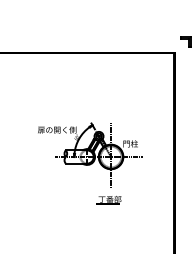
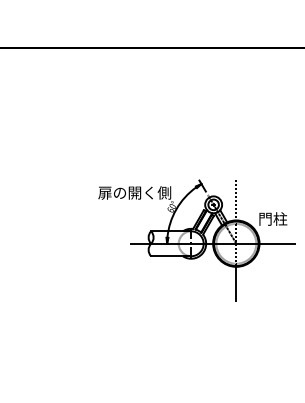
part: (108, 200) -> (231, 325), removed

